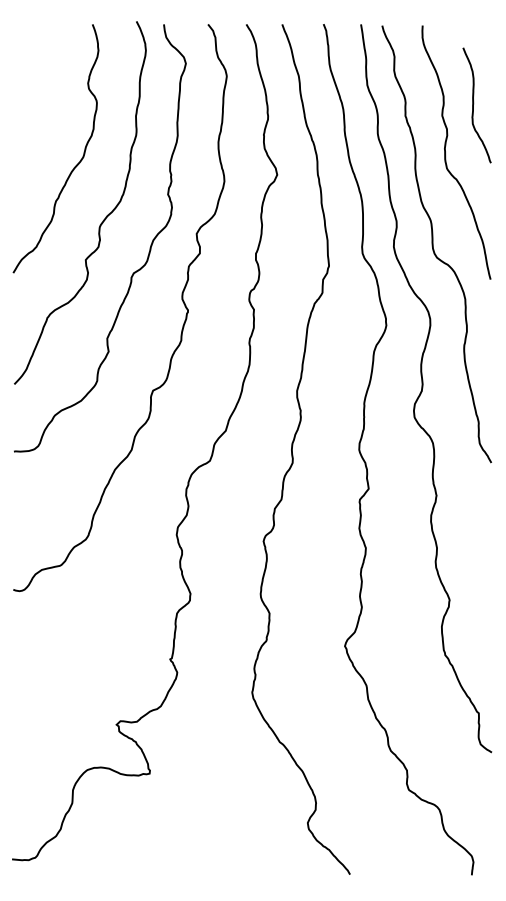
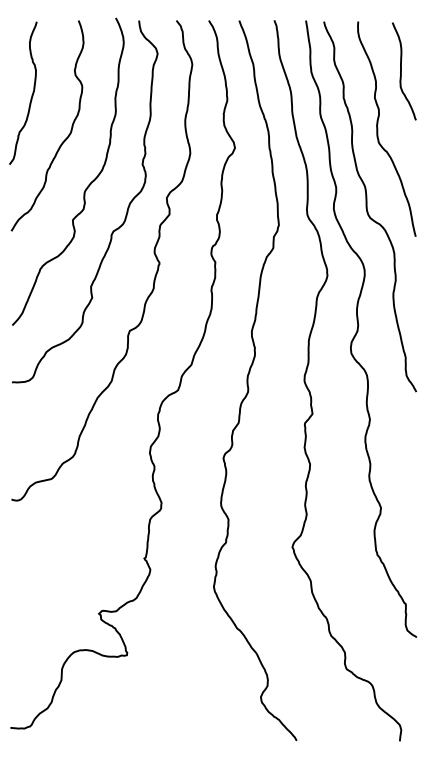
curve: (474, 103) -> (402, 69), moved
curve: (37, 111) -> (31, 94), added

